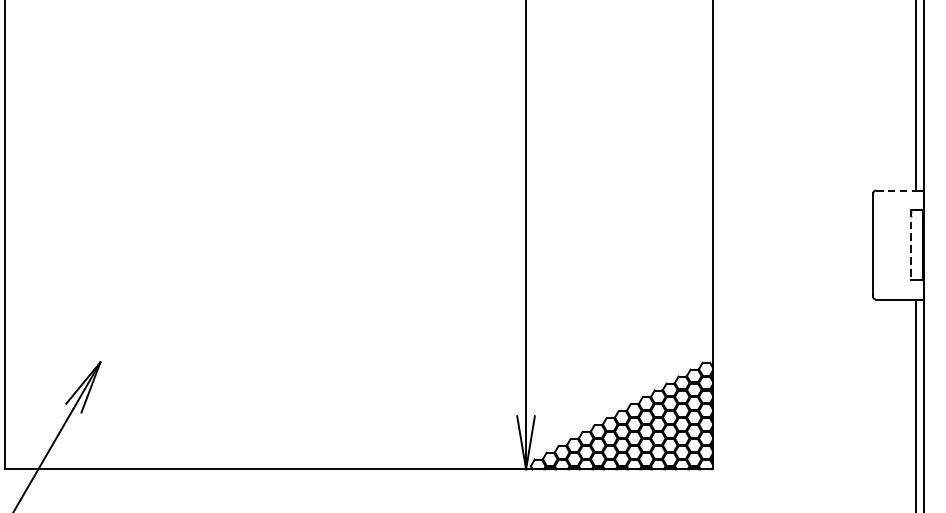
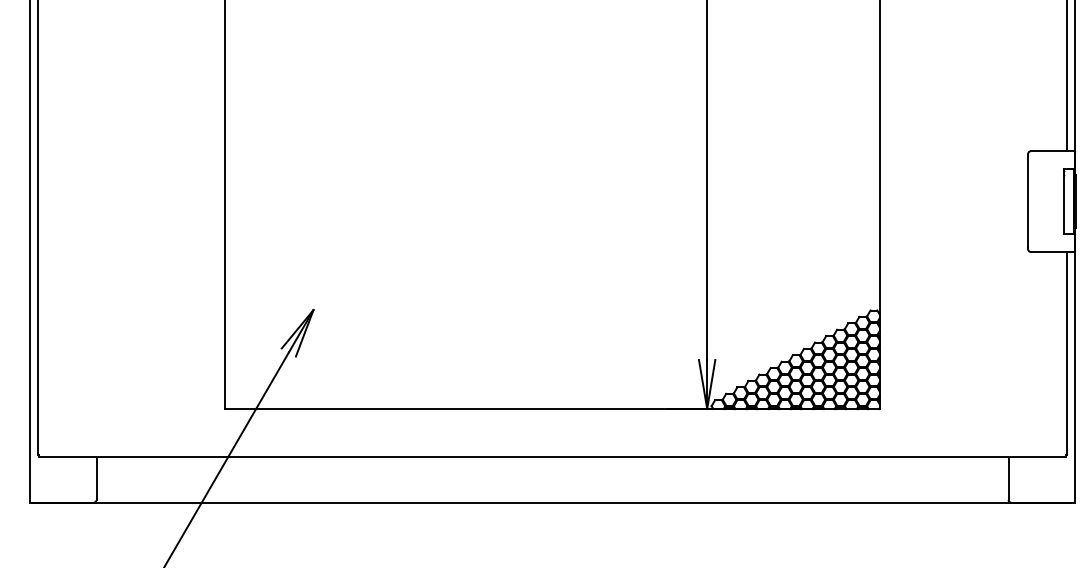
line: (895, 190) -> (1048, 151), dashed -> solid
line: (911, 244) -> (1063, 201), dashed -> solid

